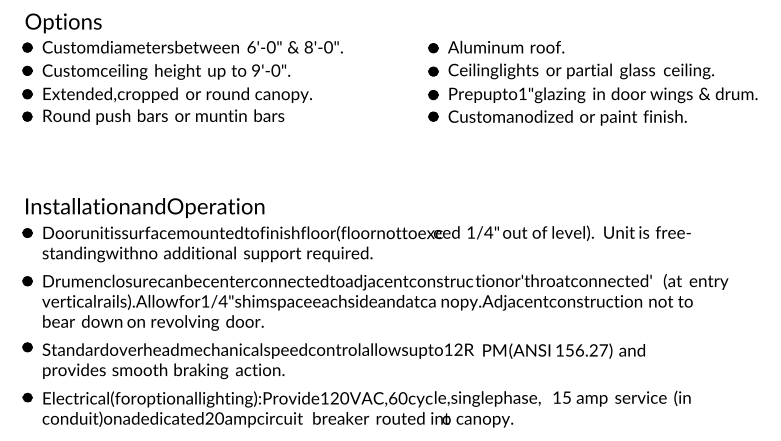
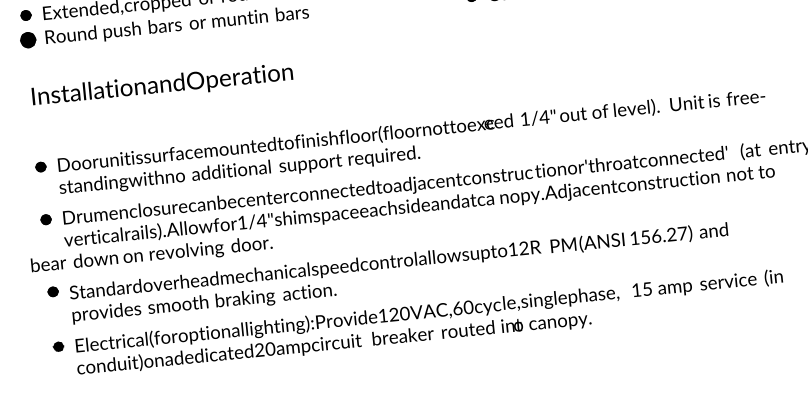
part: (27, 116) -> (28, 39), size x1.6
text: (145, 208) -> (162, 86), moved
text: (153, 322) -> (151, 254), moved

